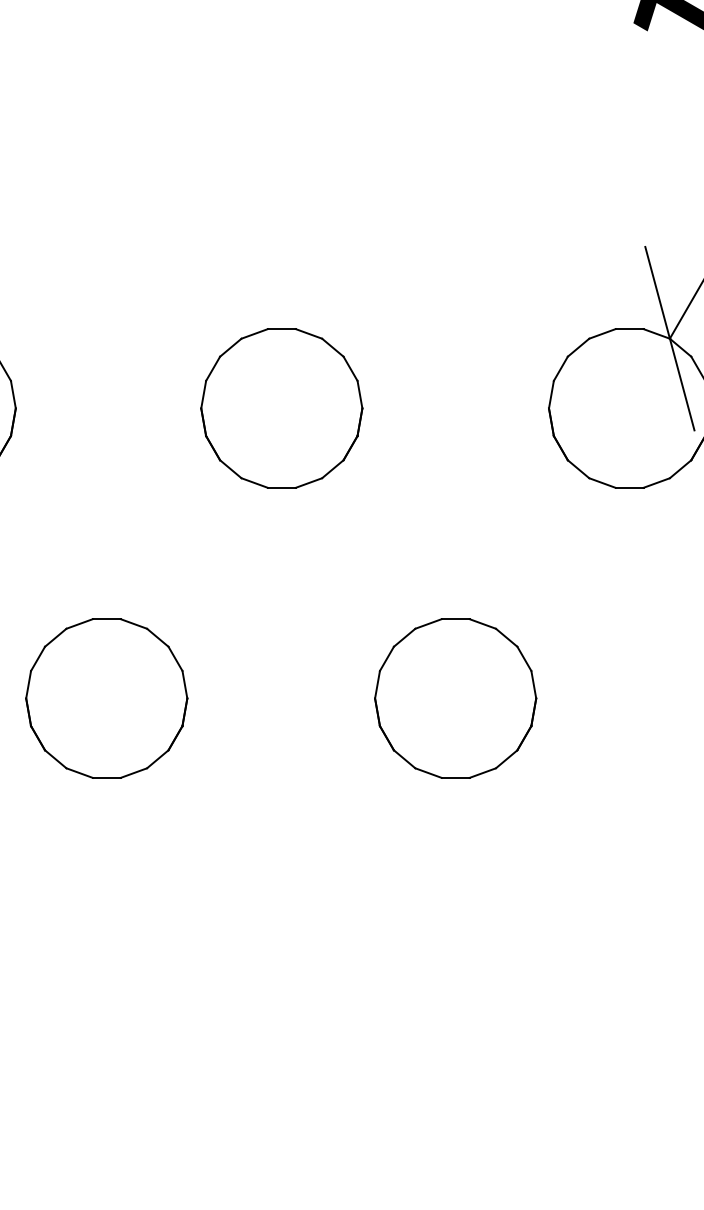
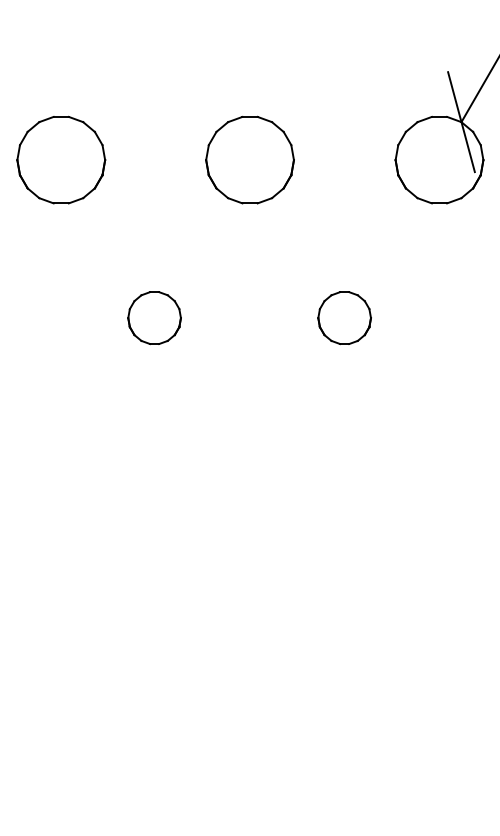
part: (106, 697) -> (154, 317), size x0.6
part: (455, 697) -> (344, 317), size x0.6

